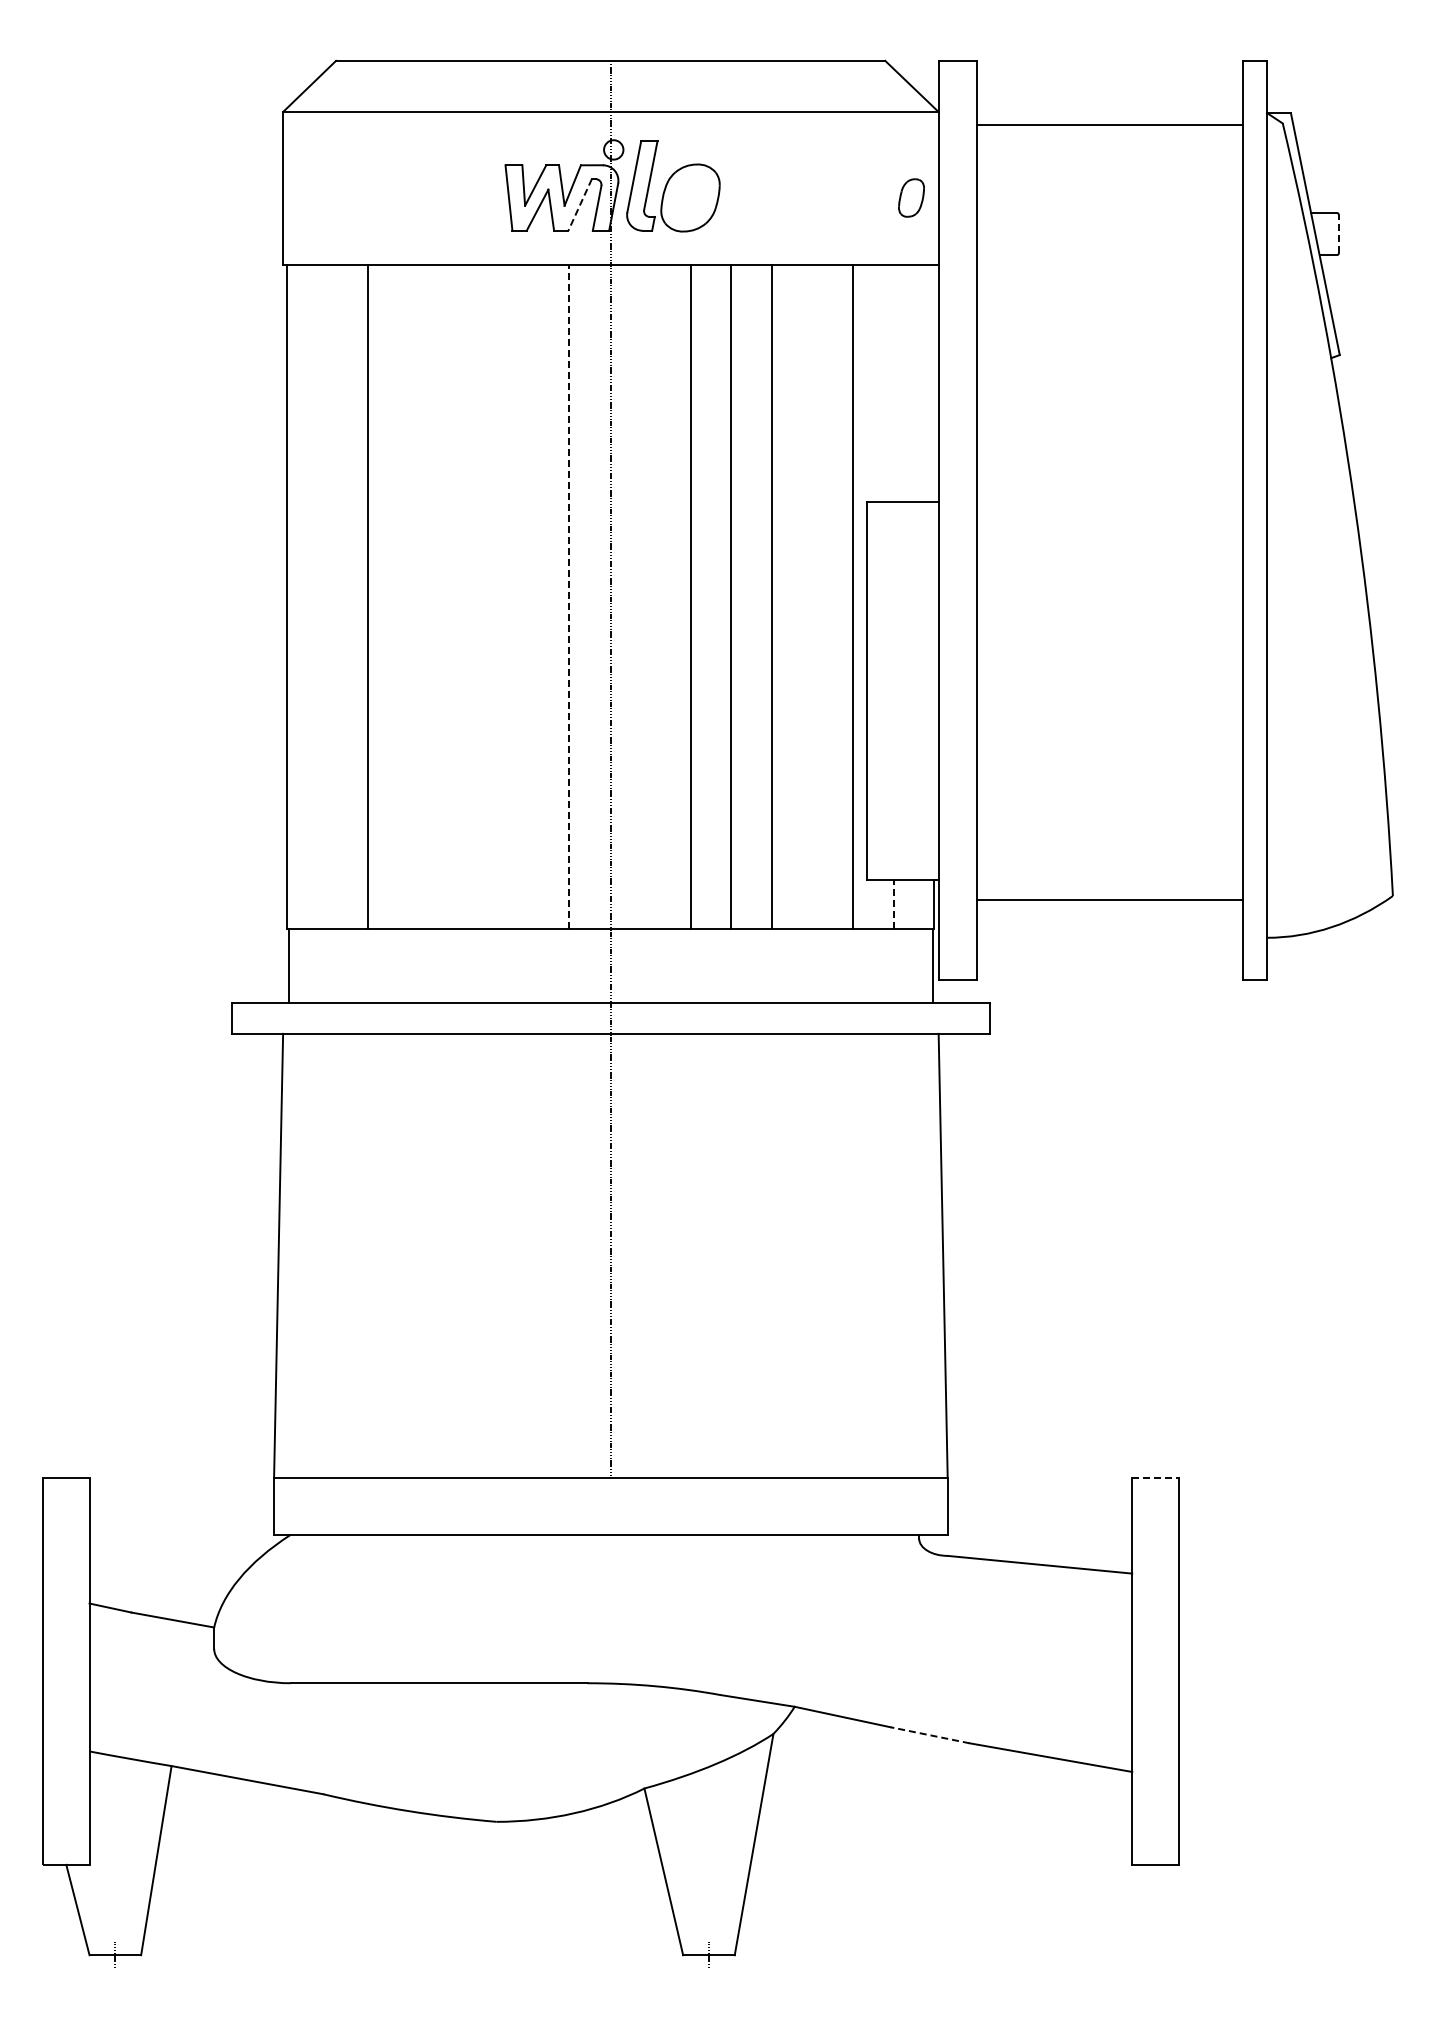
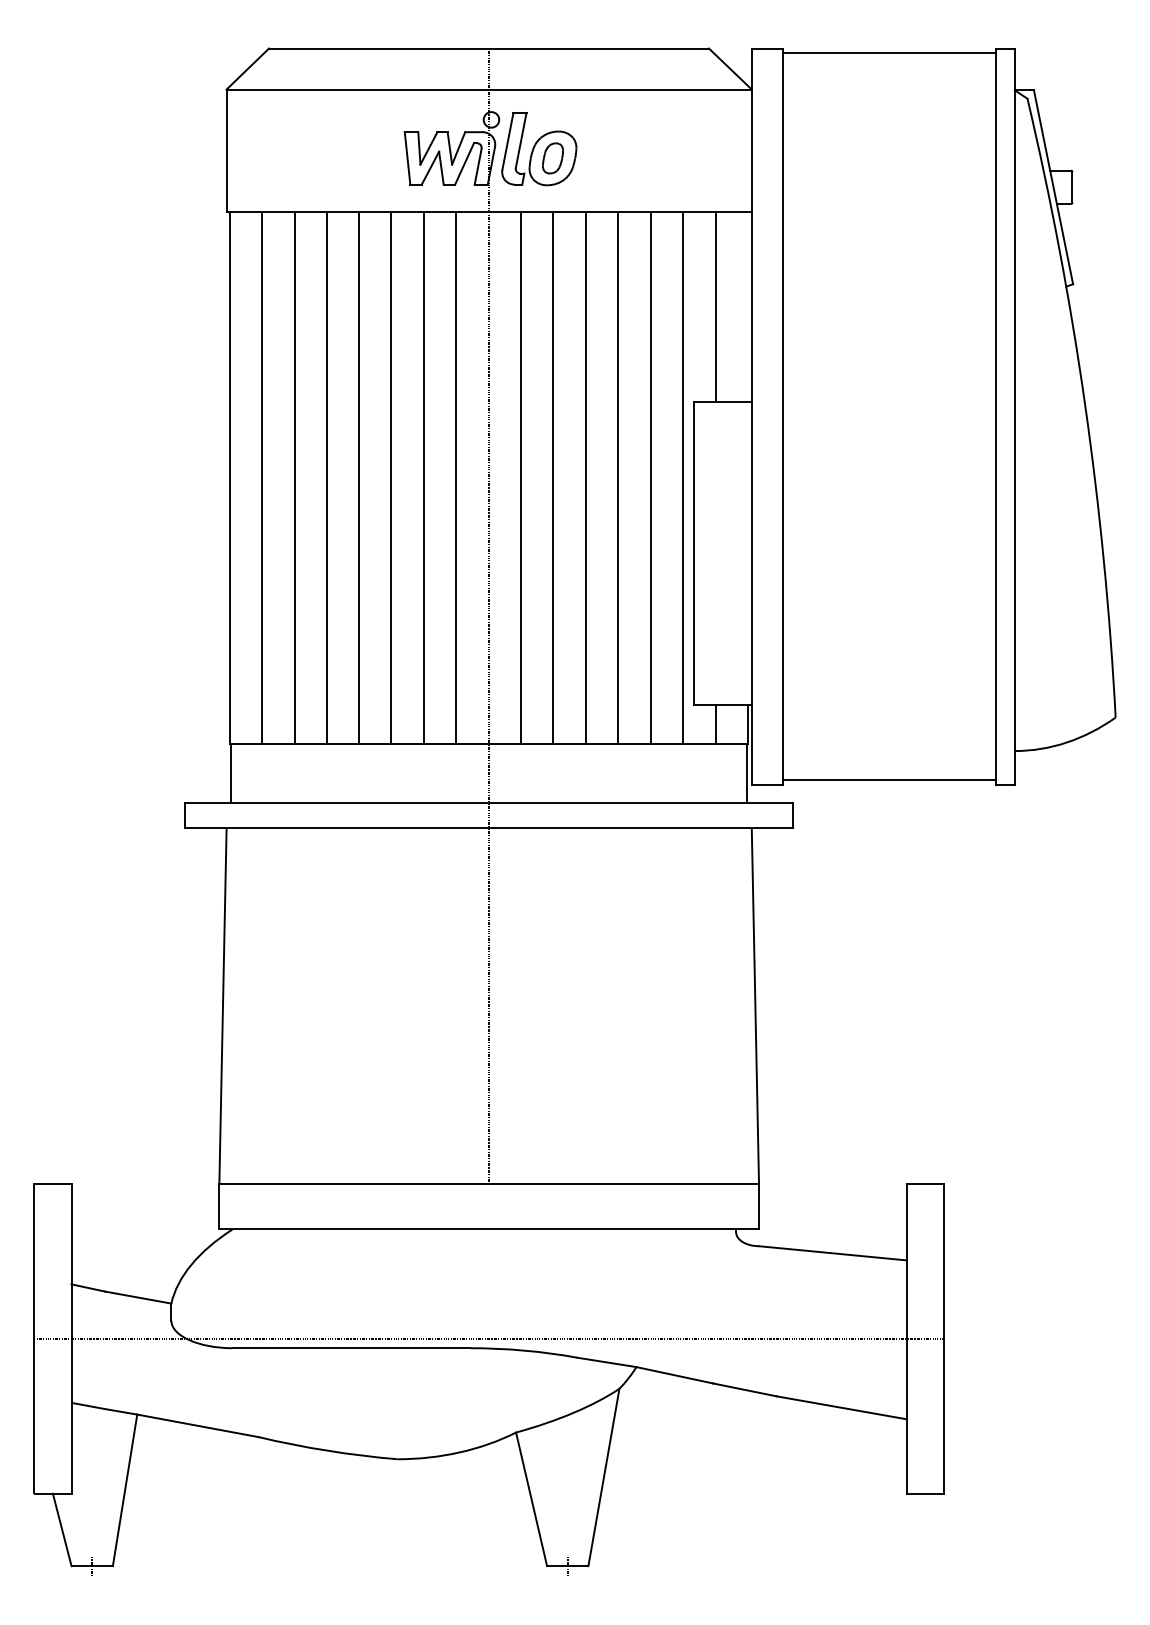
line: (1110, 125) -> (889, 53), moved
part: (911, 197) -> (552, 158), moved
line: (579, 205) -> (464, 164), dashed -> solid
line: (1338, 234) -> (1072, 187), dashed -> solid
line: (893, 383) -> (715, 307), added
line: (327, 597) -> (262, 478), added
line: (408, 597) -> (327, 478), added
line: (448, 597) -> (359, 478), added
line: (488, 597) -> (391, 478), added
line: (529, 597) -> (423, 478), added
line: (569, 597) -> (456, 478), dashed -> solid
line: (650, 597) -> (520, 478), added
line: (812, 597) -> (650, 478), added
line: (1110, 900) -> (889, 780), moved
line: (893, 904) -> (715, 724), dashed -> solid
line: (1155, 1477) -> (925, 1183), dashed -> solid
line: (610, 1671) -> (488, 1338), added
line: (929, 1735) -> (744, 1390), dashed -> solid

